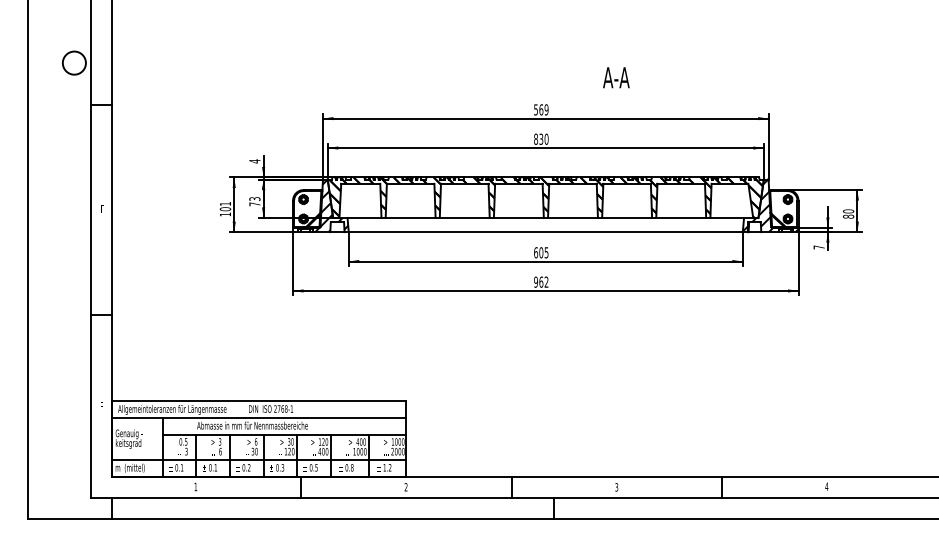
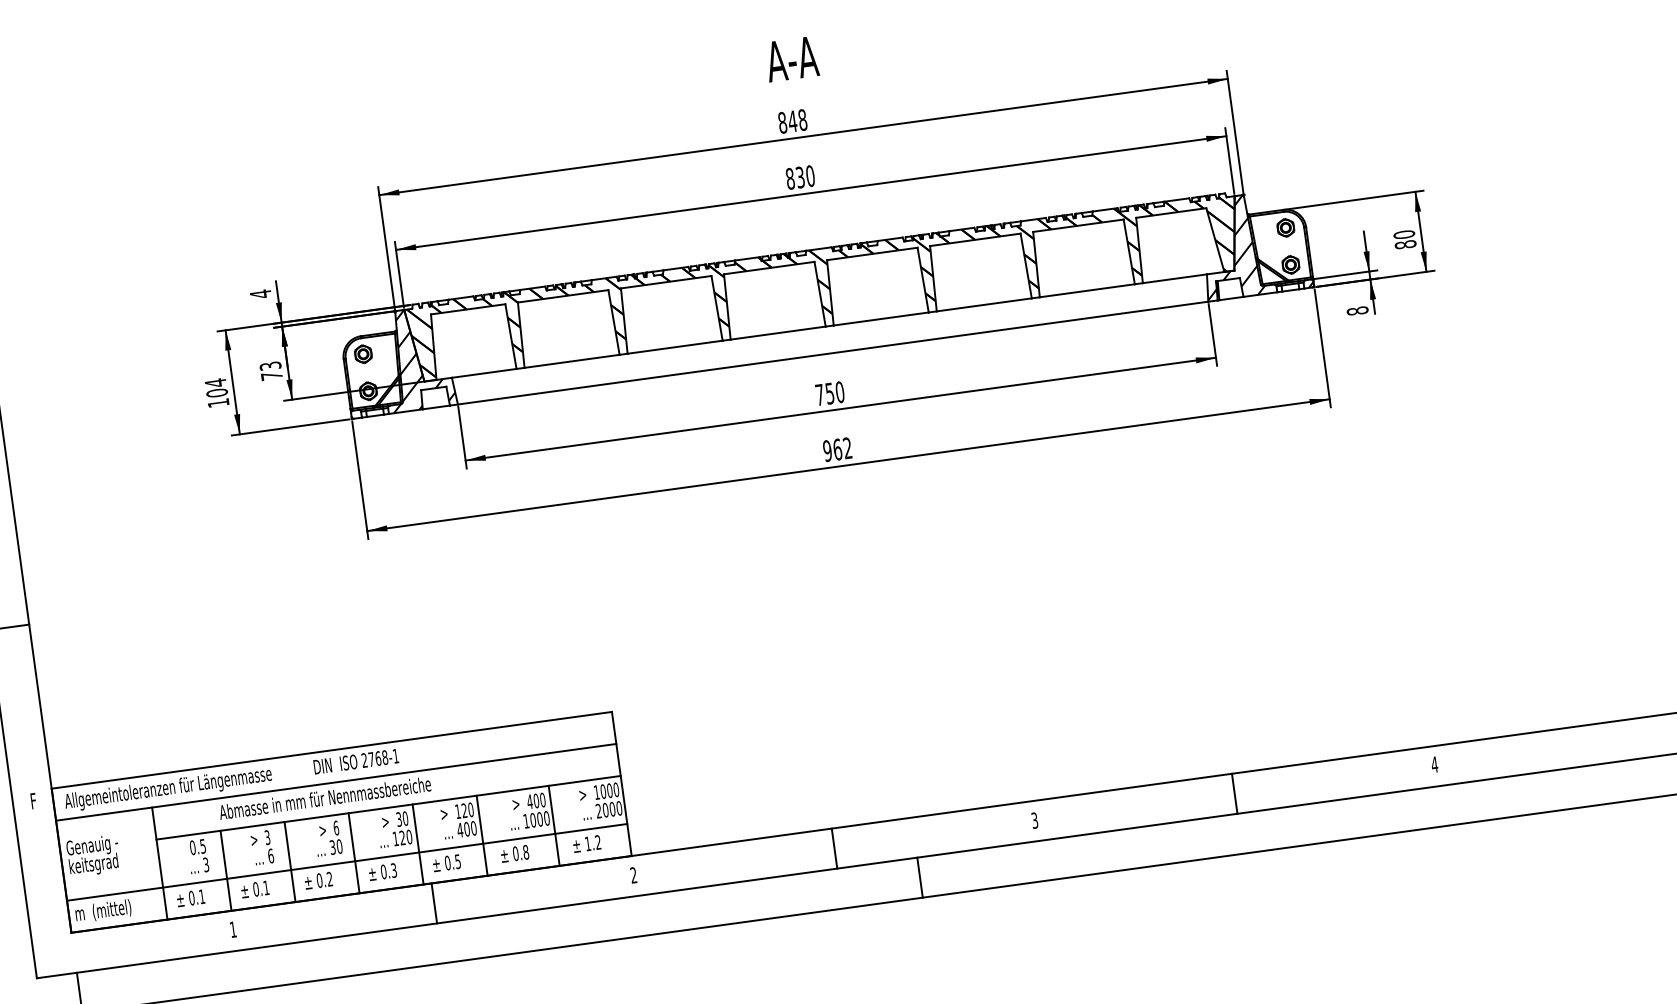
text: (616, 77) -> (792, 58), moved
text: (541, 109) -> (792, 120), 569 -> 848
text: (225, 203) -> (215, 382), 101 -> 104
text: (818, 247) -> (1356, 311), 7 -> 8
text: (541, 252) -> (830, 393), 605 -> 750

